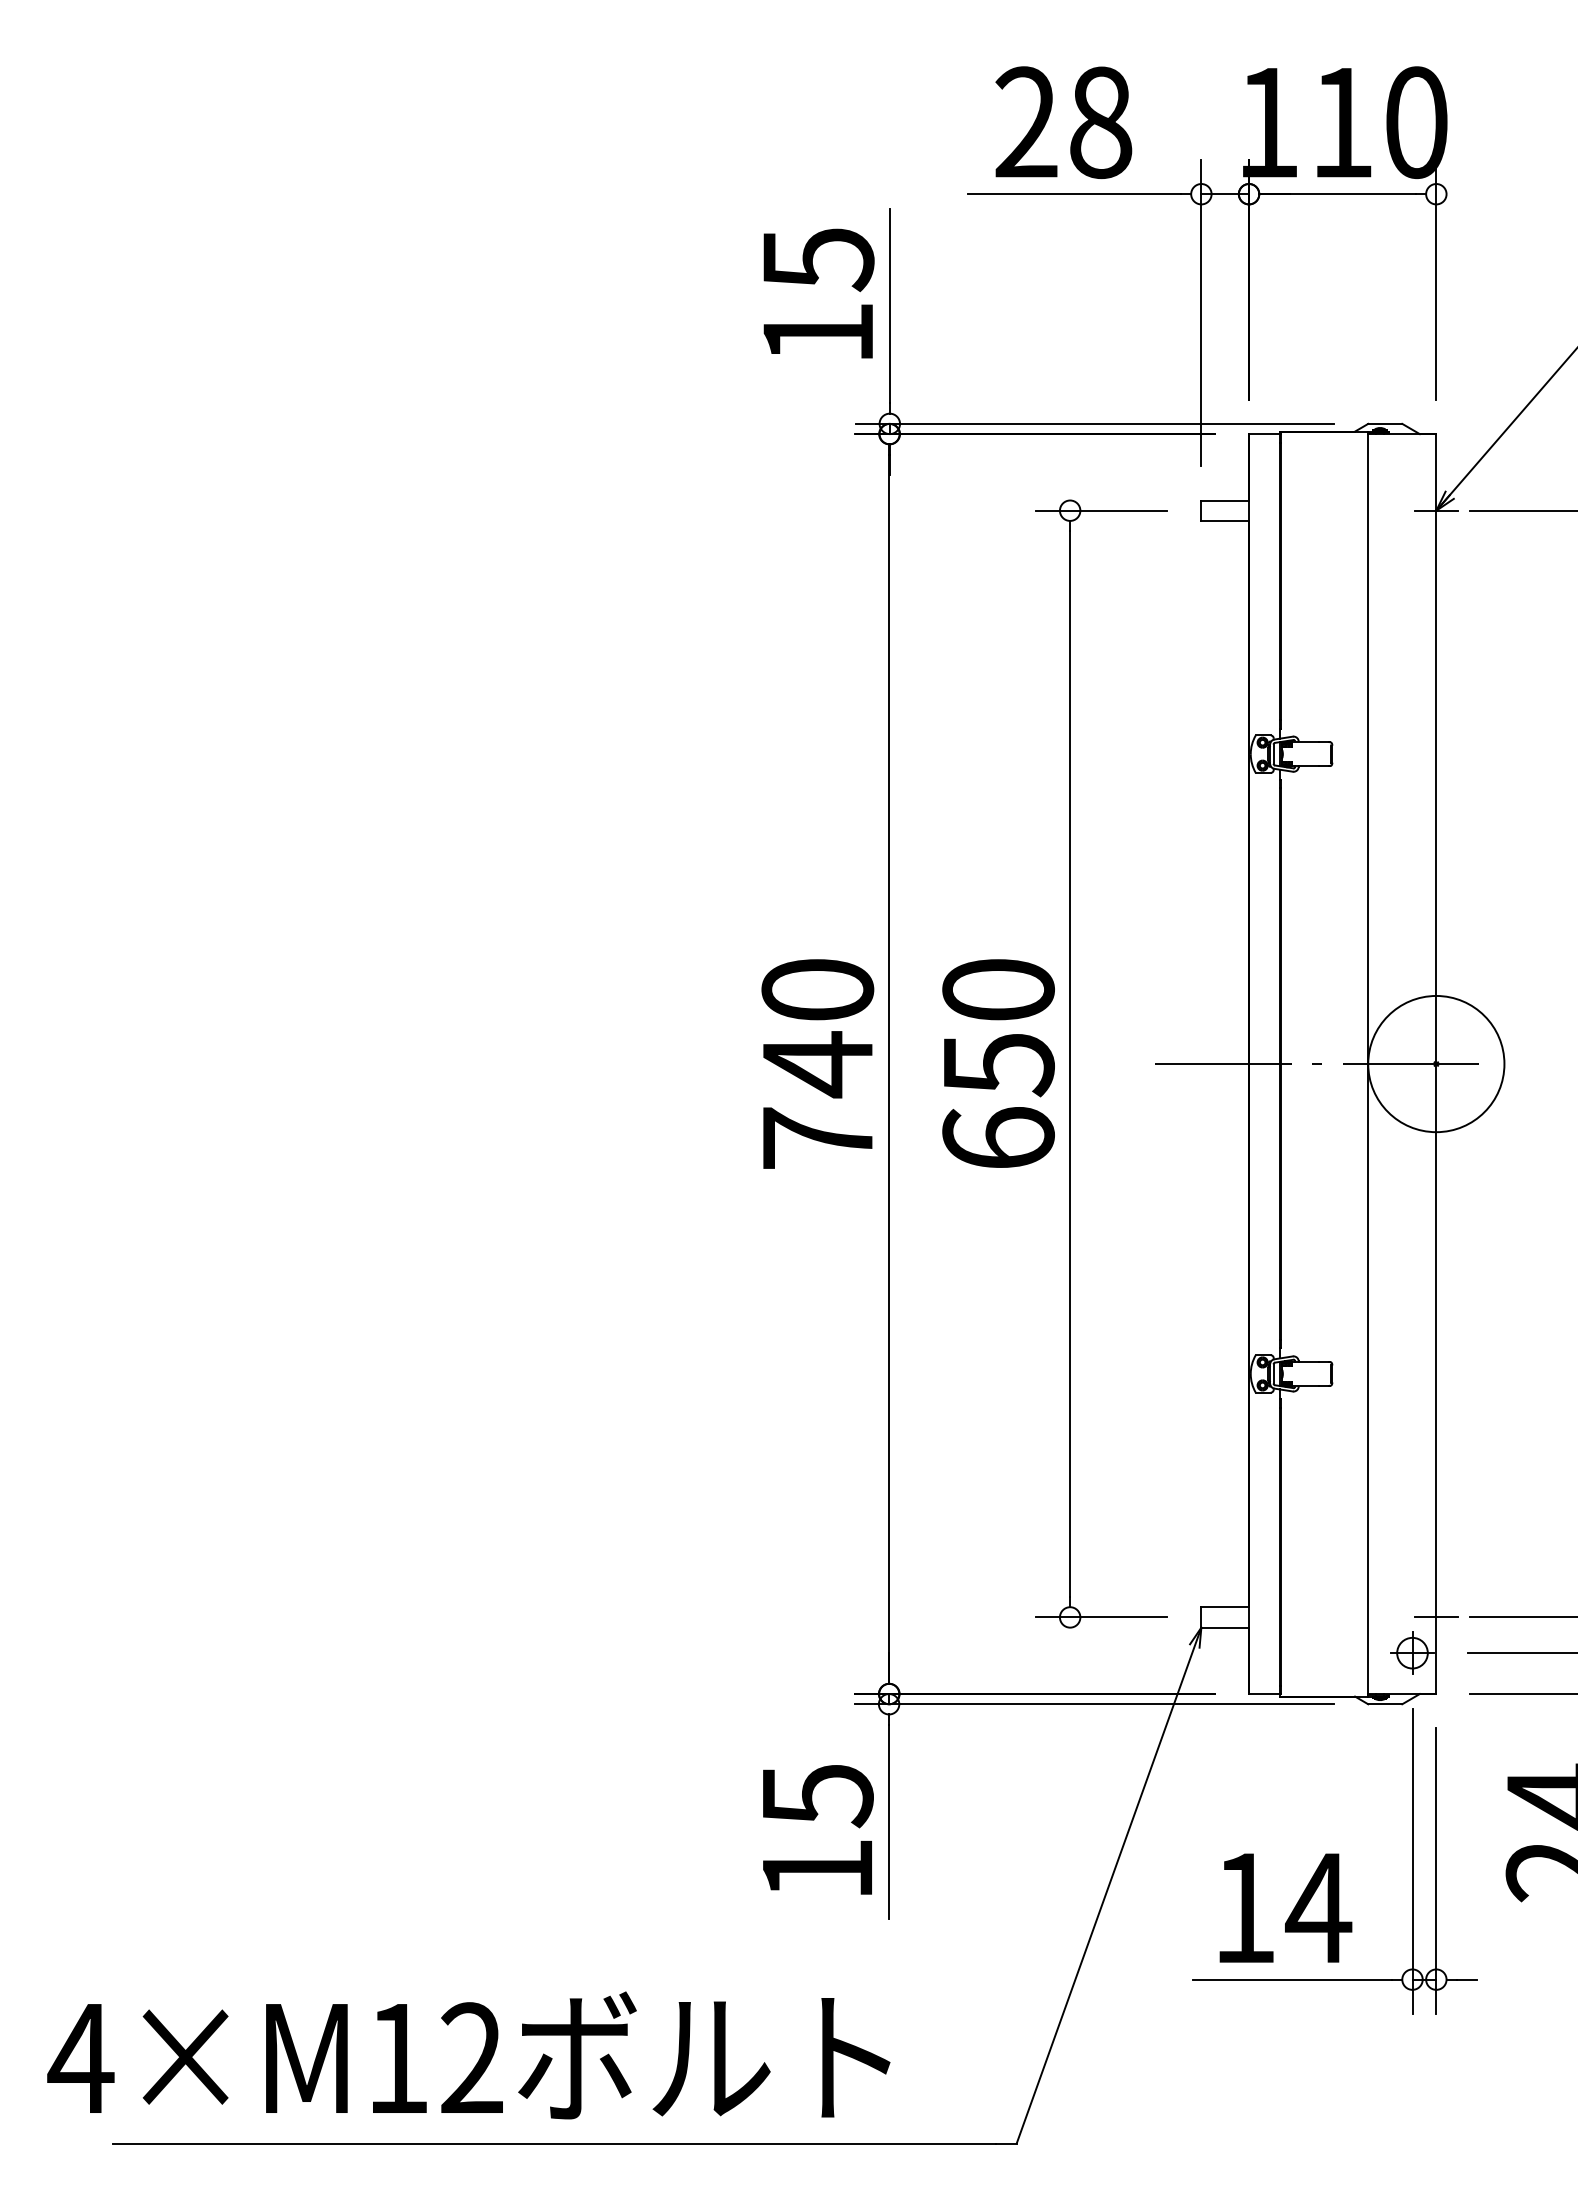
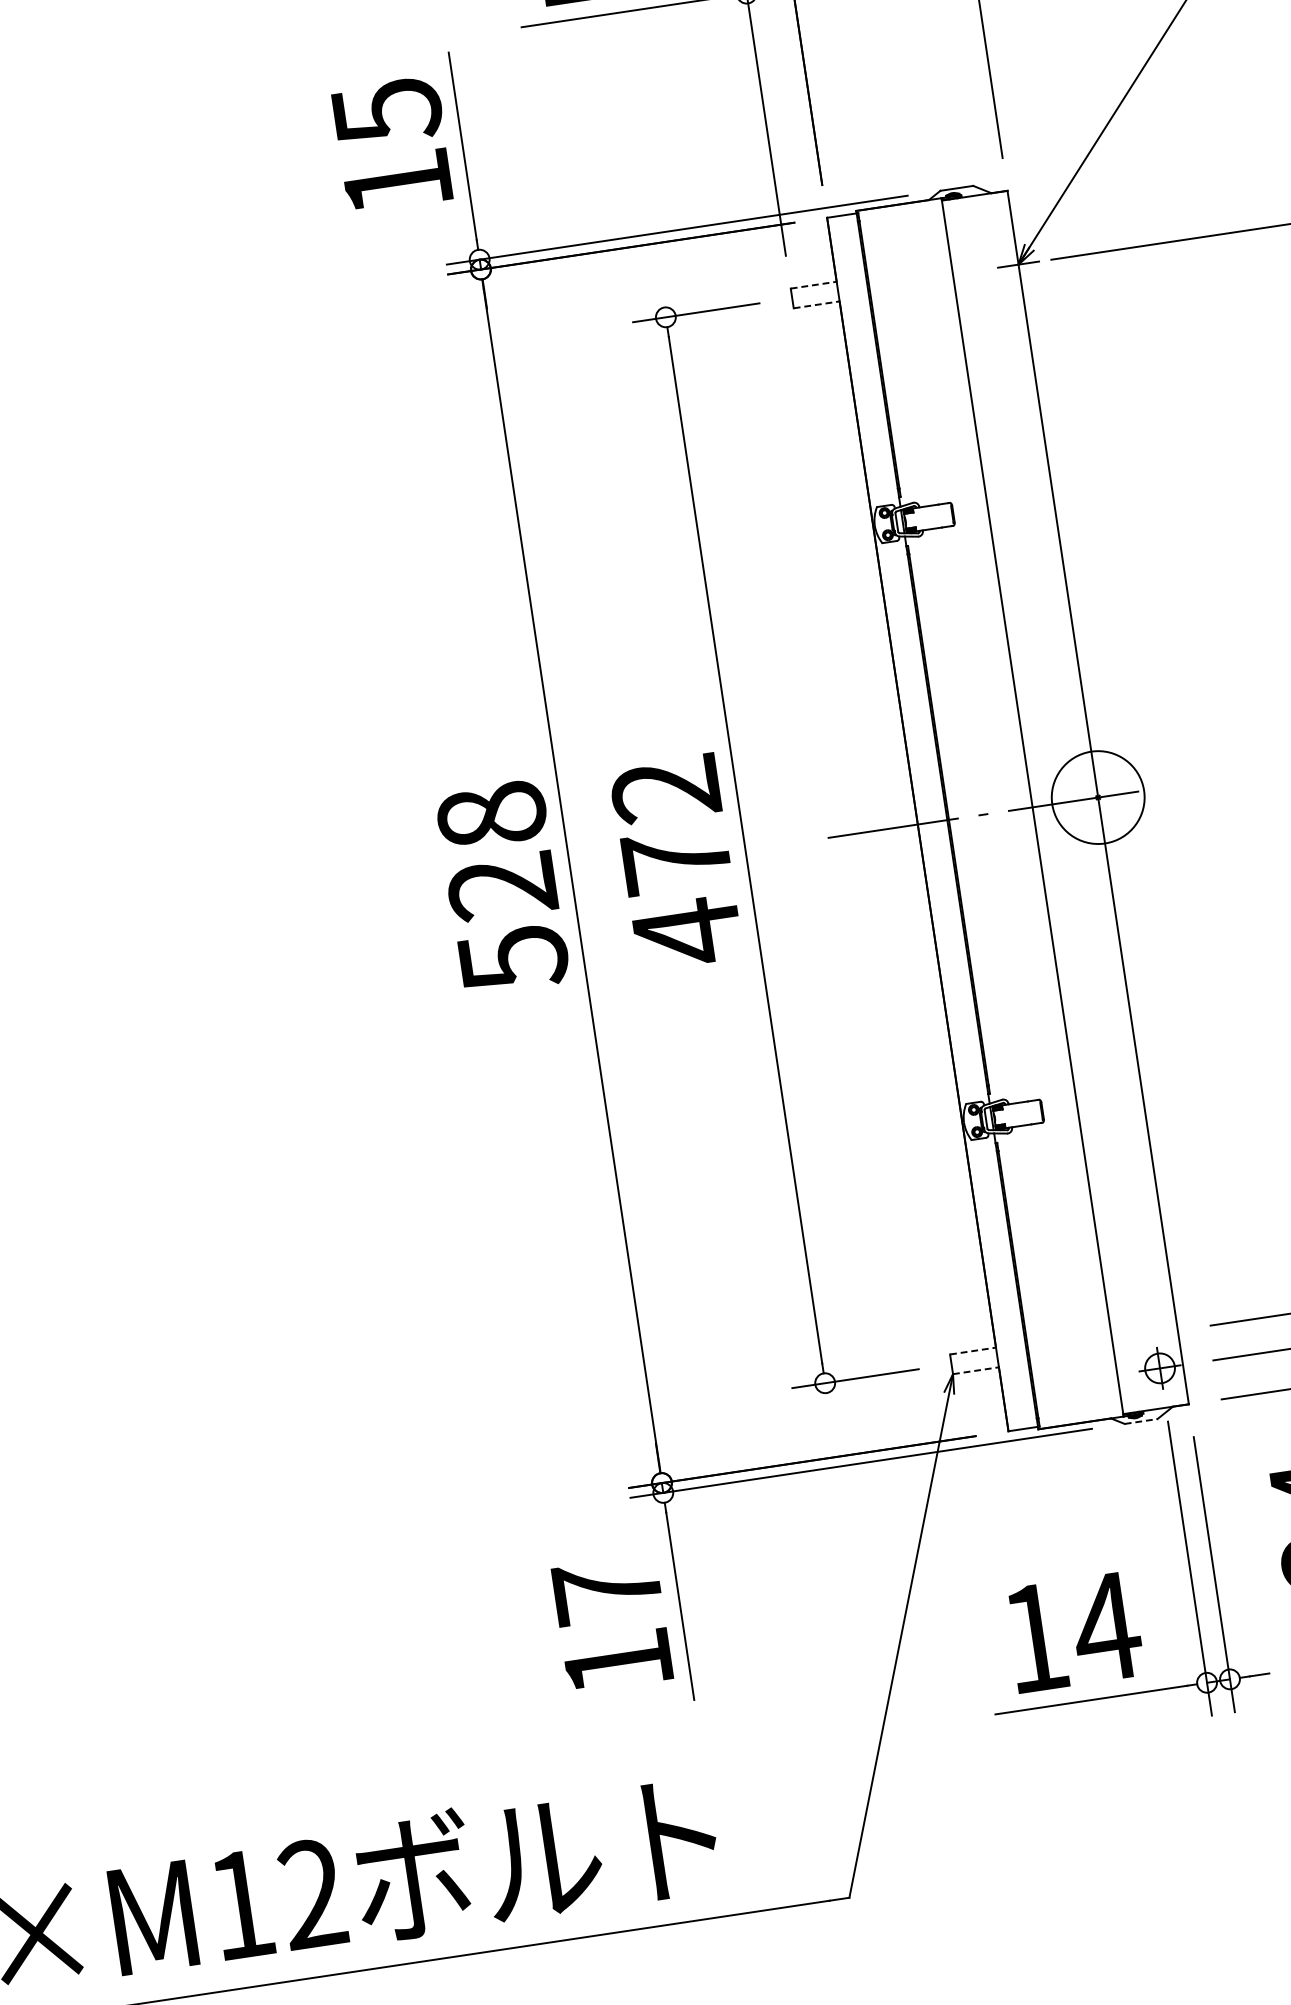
line: (1225, 500) -> (814, 285), solid -> dashed
line: (1225, 520) -> (816, 304), solid -> dashed
circle: (1436, 1063) -> (1098, 797), size x0.7
text: (817, 1064) -> (502, 887), 740 -> 528
text: (998, 1065) -> (676, 861), 650 -> 472
line: (1225, 1607) -> (973, 1351), solid -> dashed
line: (1436, 1617) -> (1178, 1330), removed
line: (1225, 1627) -> (976, 1370), solid -> dashed
line: (1385, 1704) -> (1141, 1421), solid -> dashed
text: (818, 1796) -> (608, 1591), 15 -> 17

